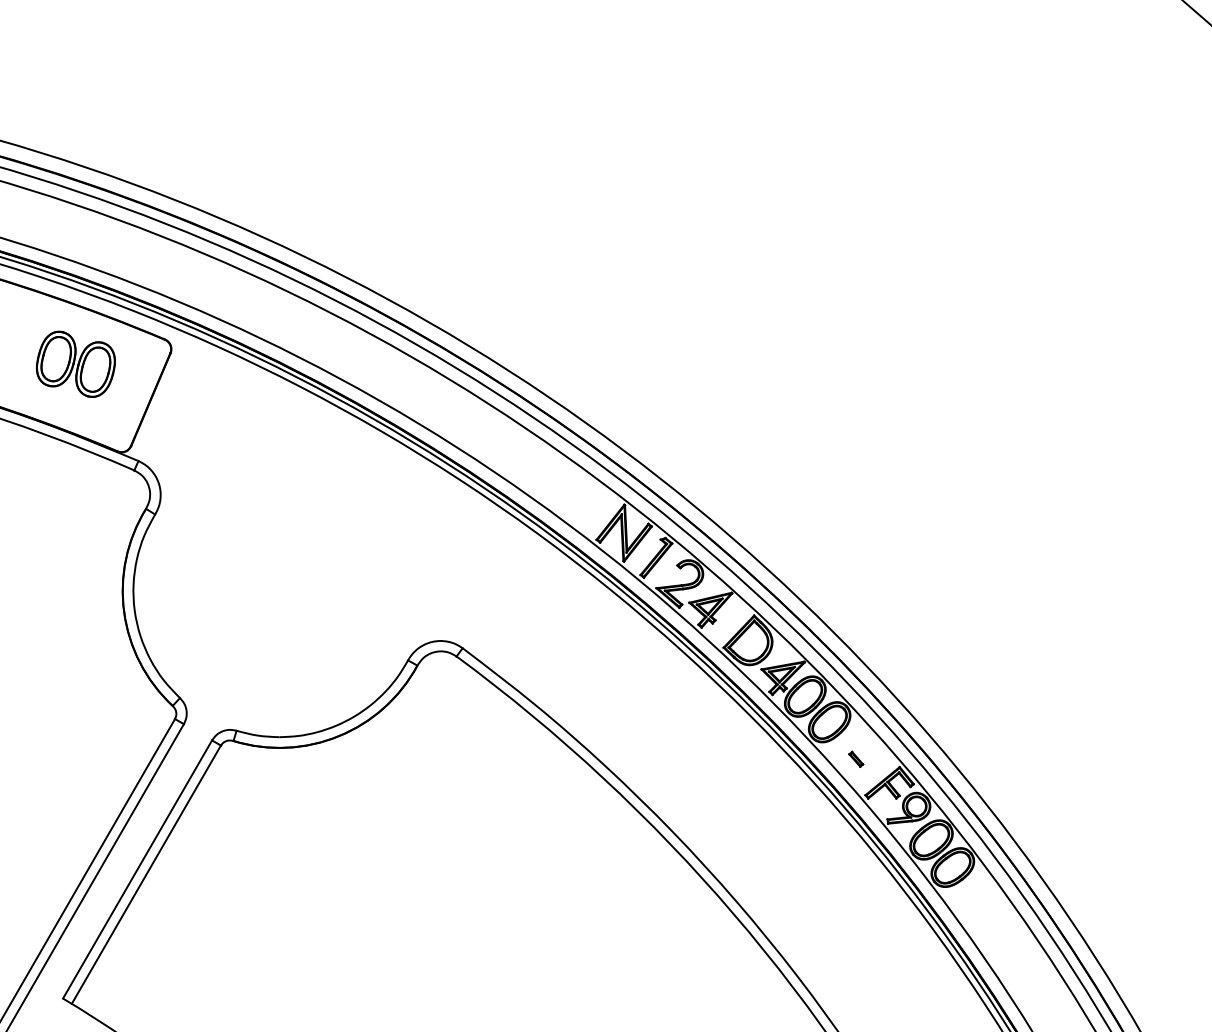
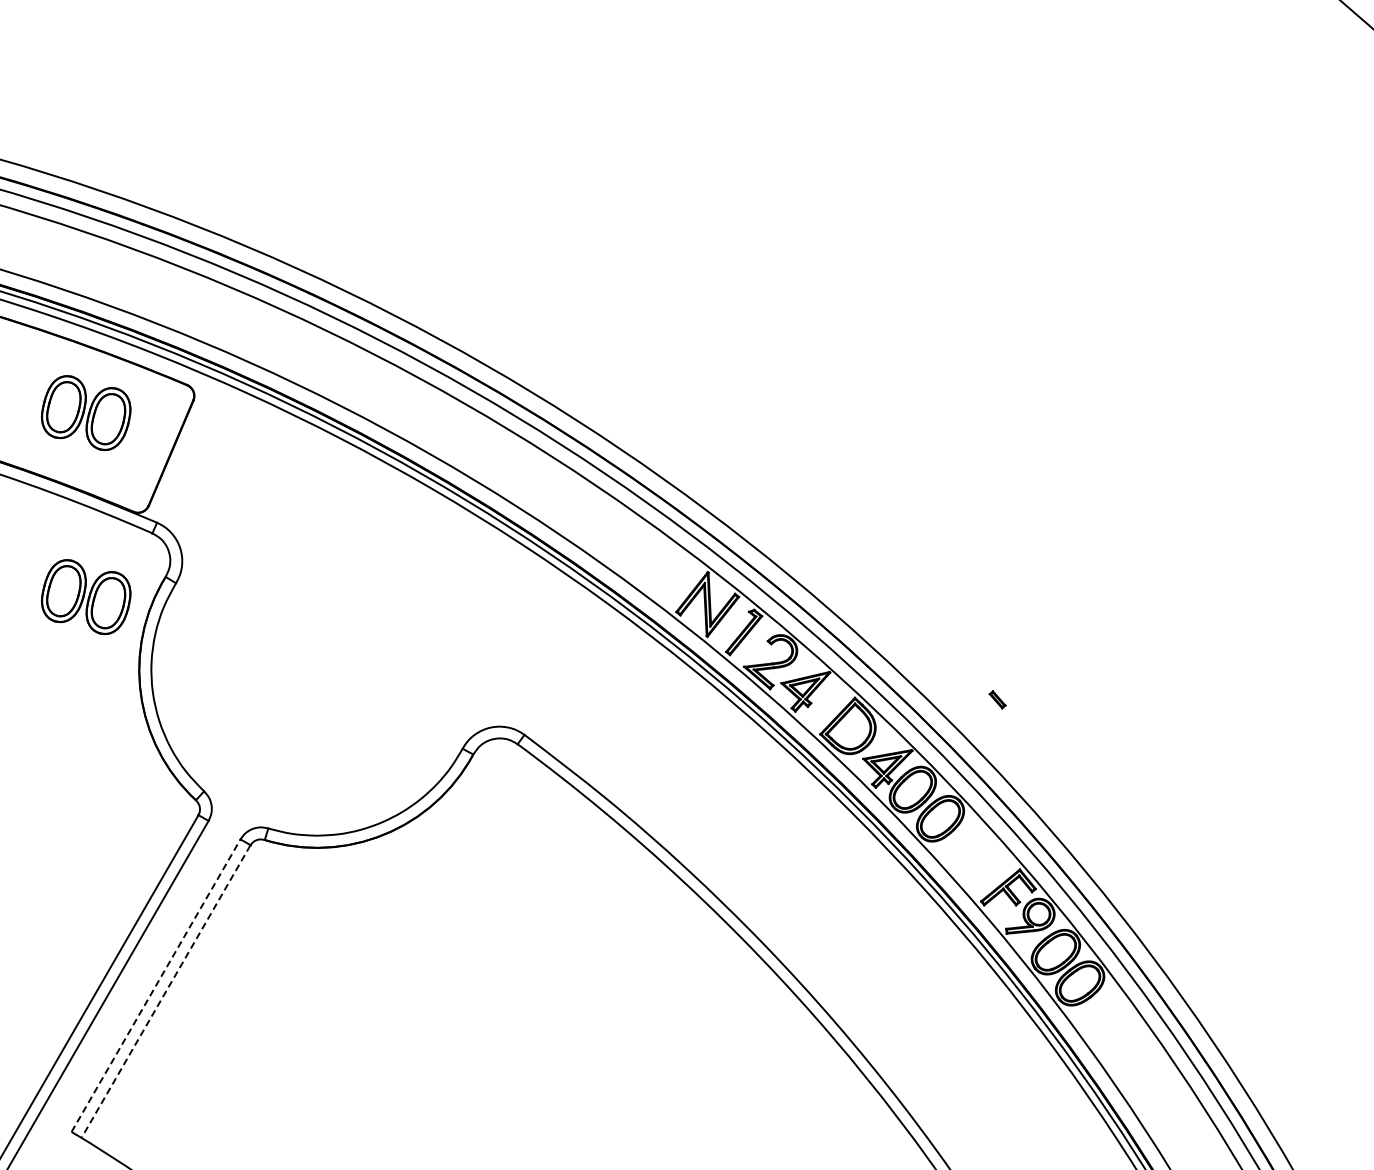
part: (76, 527) -> (86, 597), added
part: (856, 759) -> (997, 699), moved
line: (137, 869) -> (156, 985), solid -> dashed
line: (146, 874) -> (166, 991), solid -> dashed

